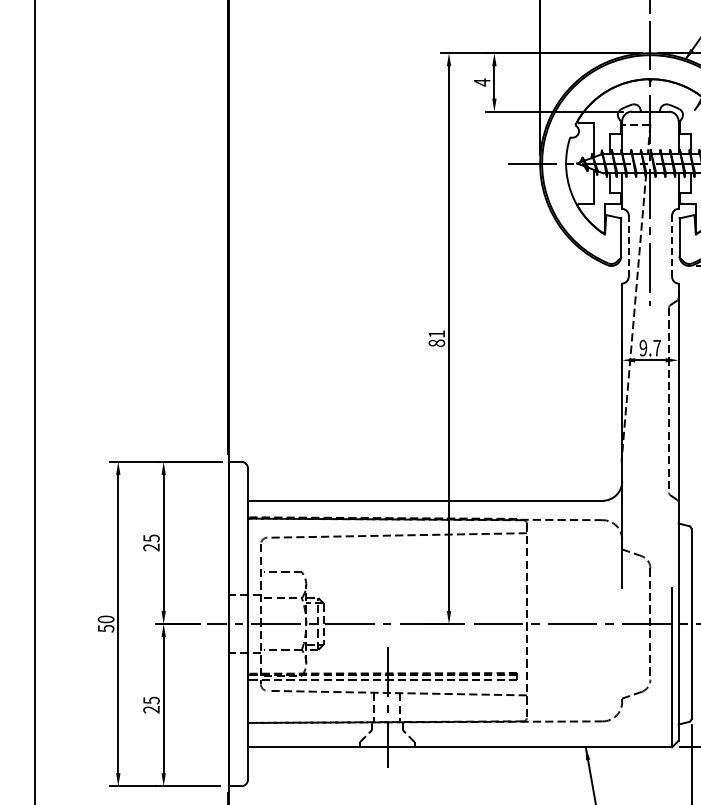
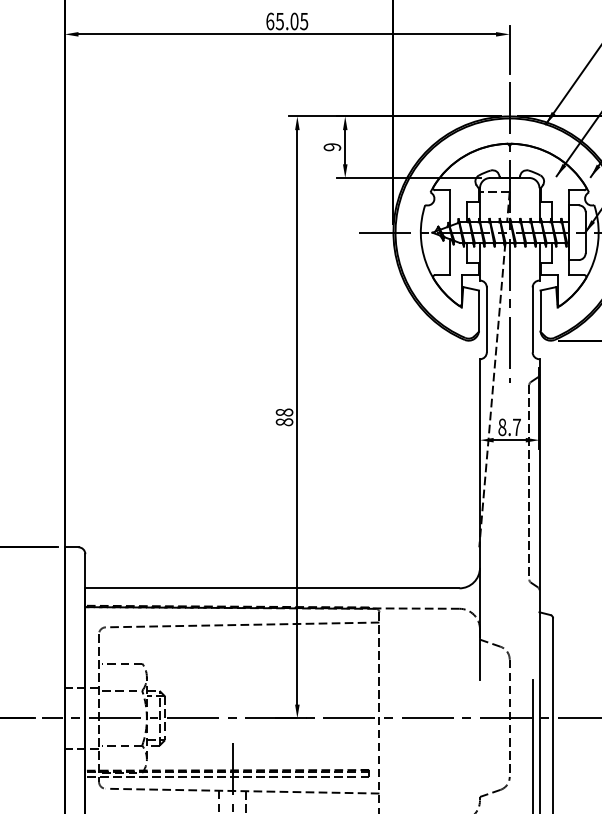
text: (482, 82) -> (332, 147), 4 -> 9
line: (628, 246) -> (486, 320), dashed -> solid
line: (672, 246) -> (533, 320), dashed -> solid
text: (436, 333) -> (284, 411), 81 -> 88
text: (643, 347) -> (502, 426), 9.7 -> 8.7

